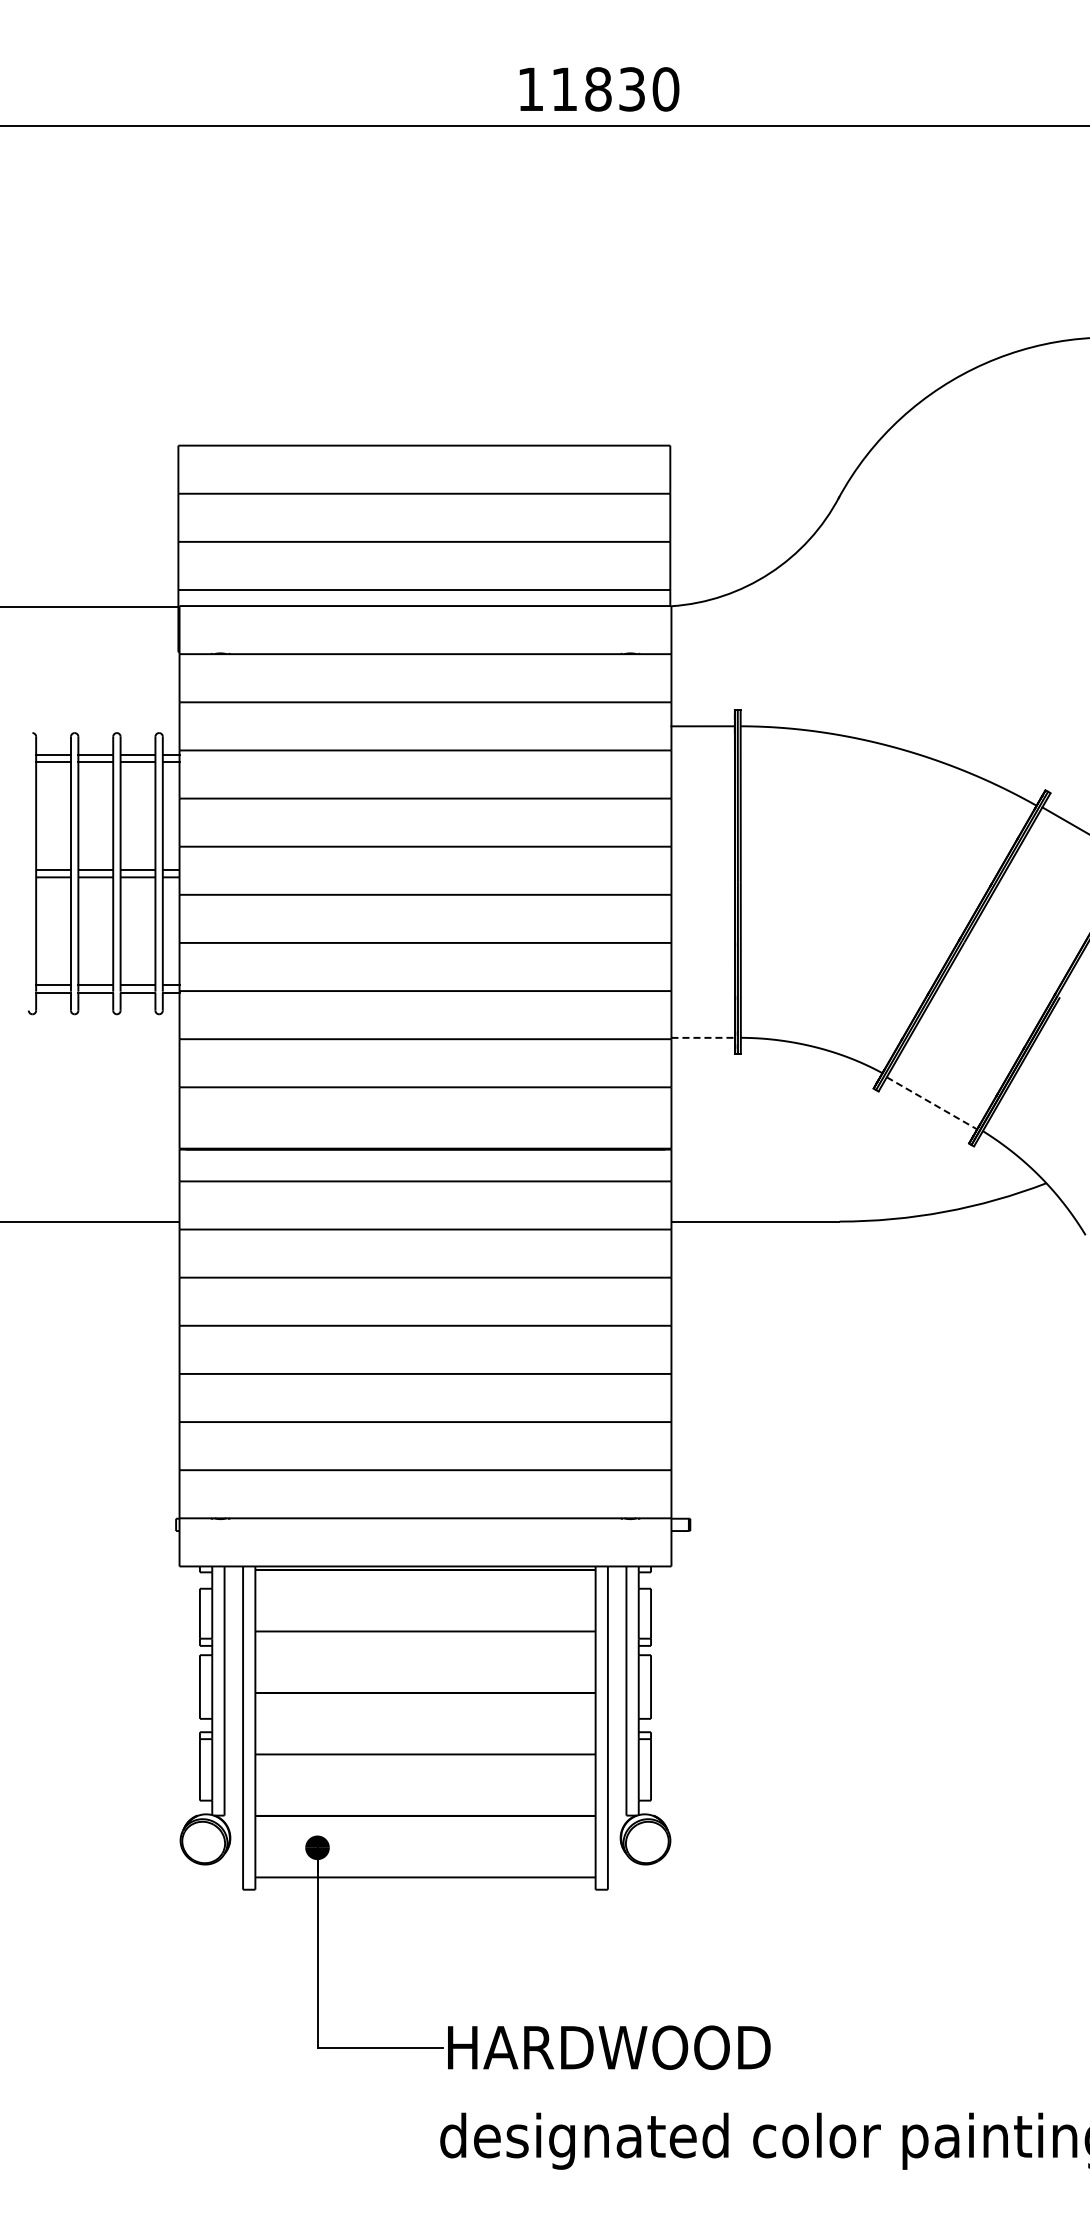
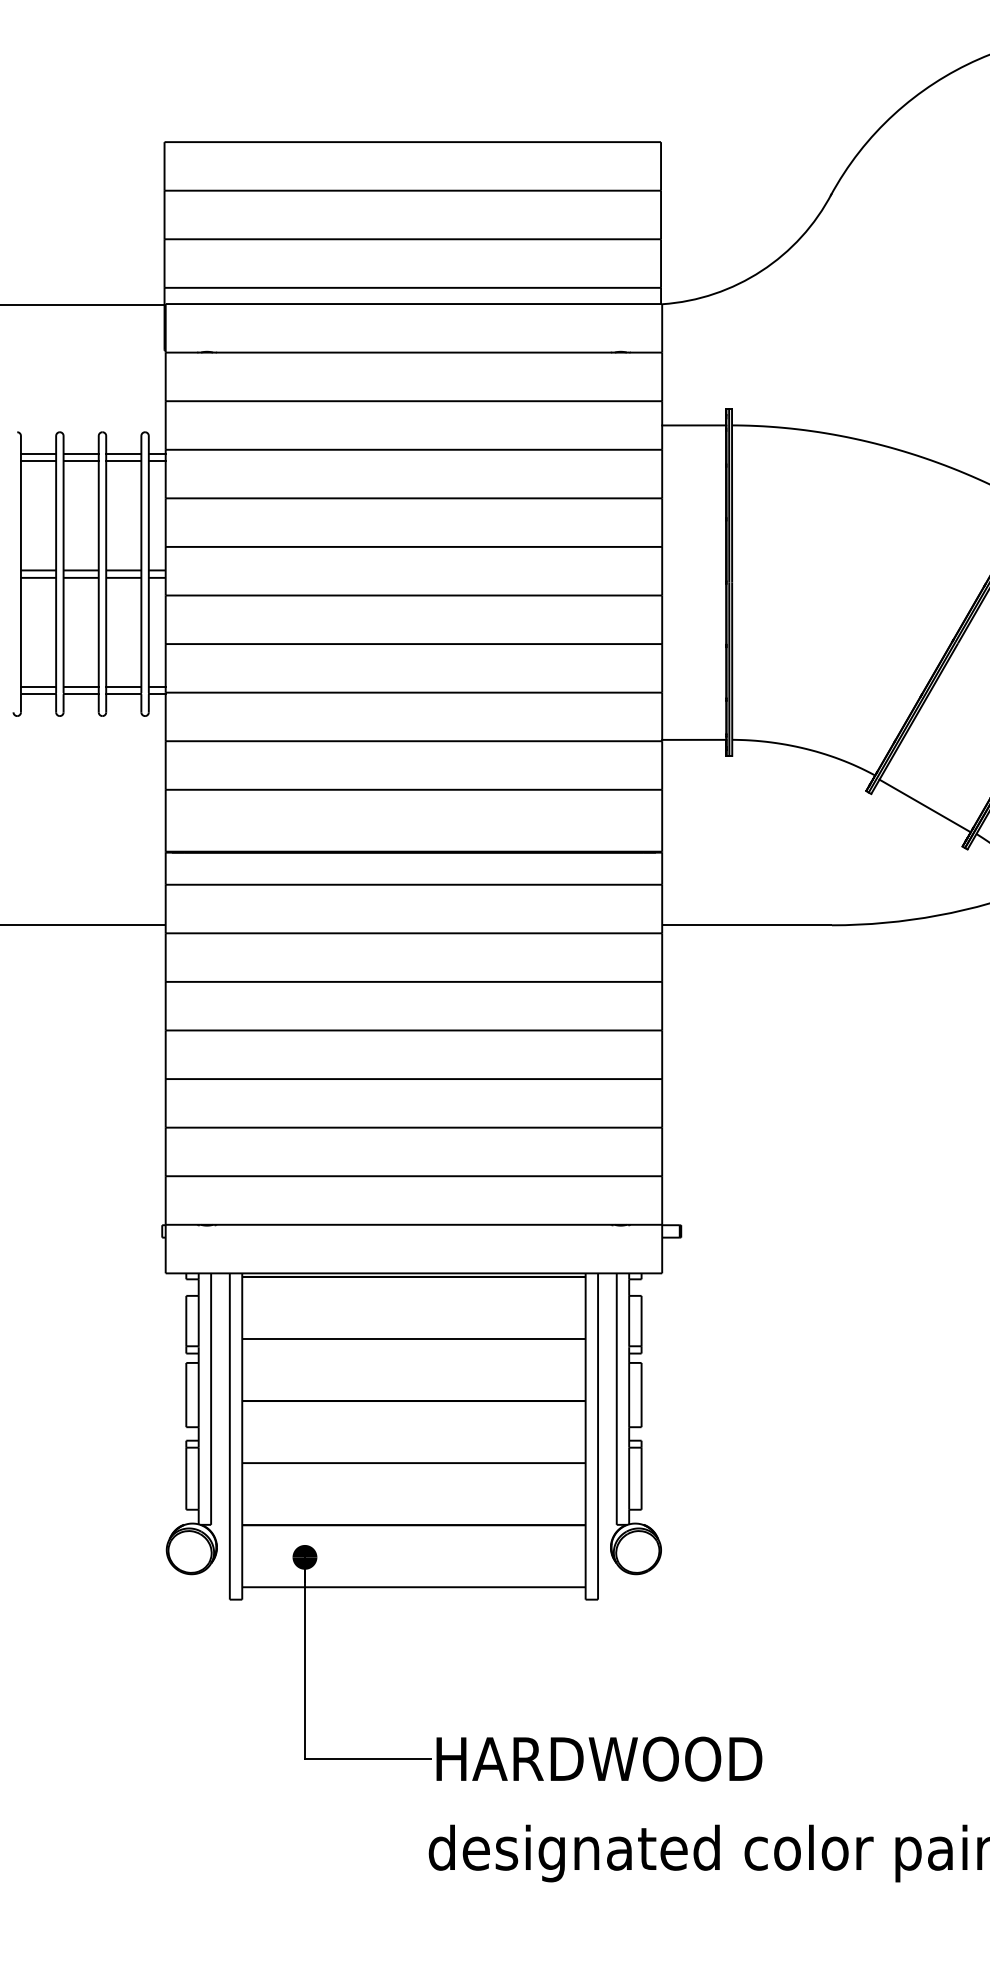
line: (703, 1037) -> (694, 739), dashed -> solid
line: (932, 1103) -> (925, 806), dashed -> solid

